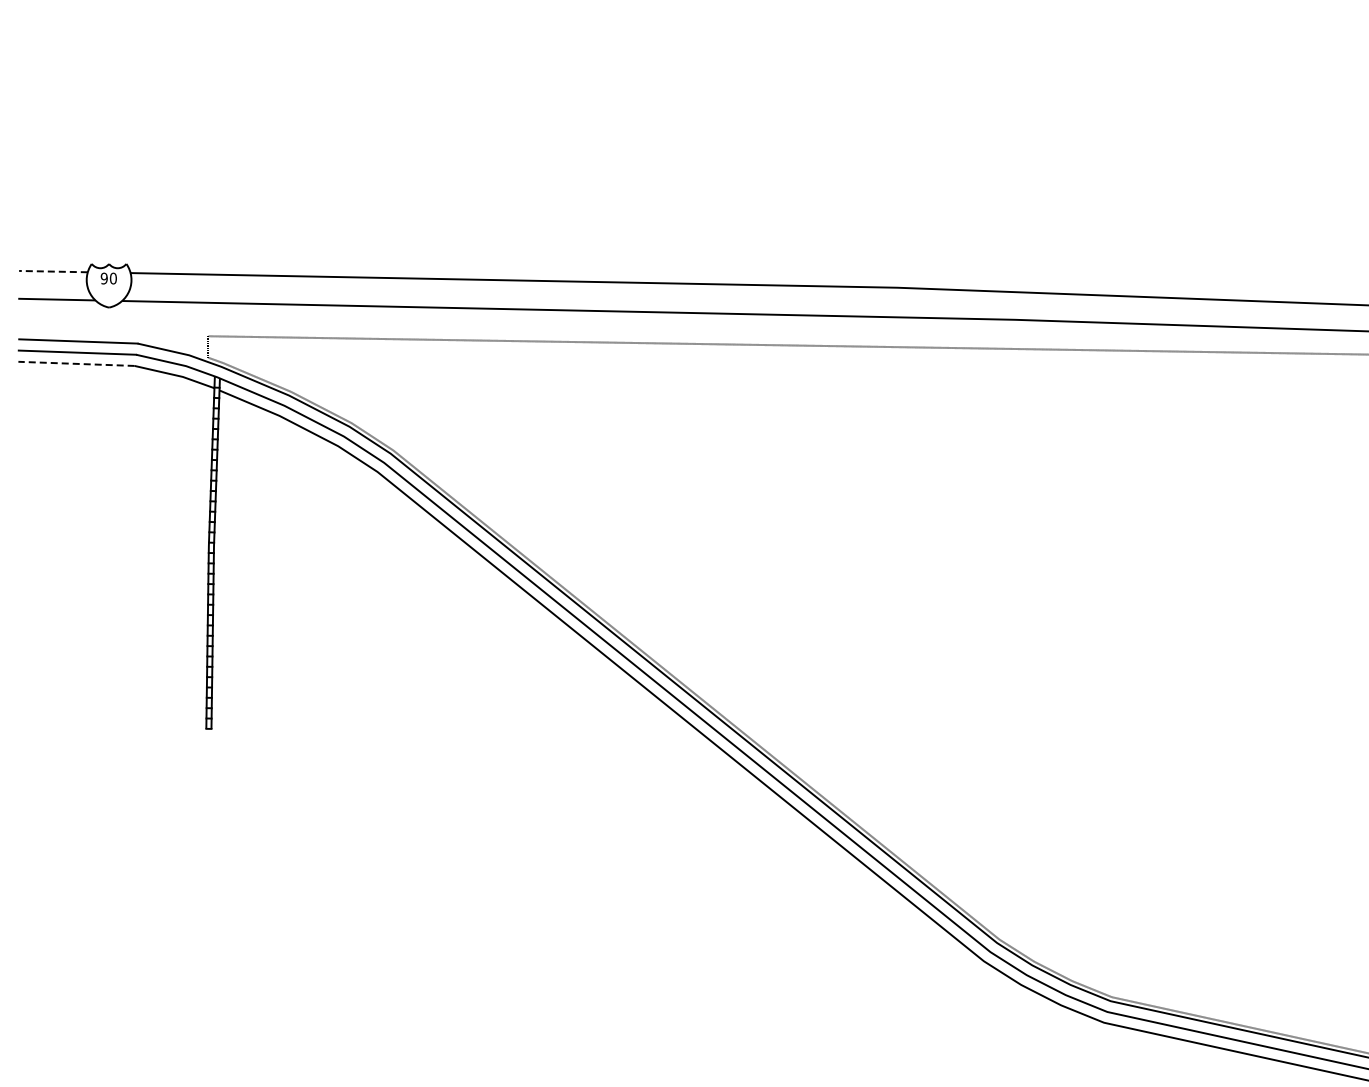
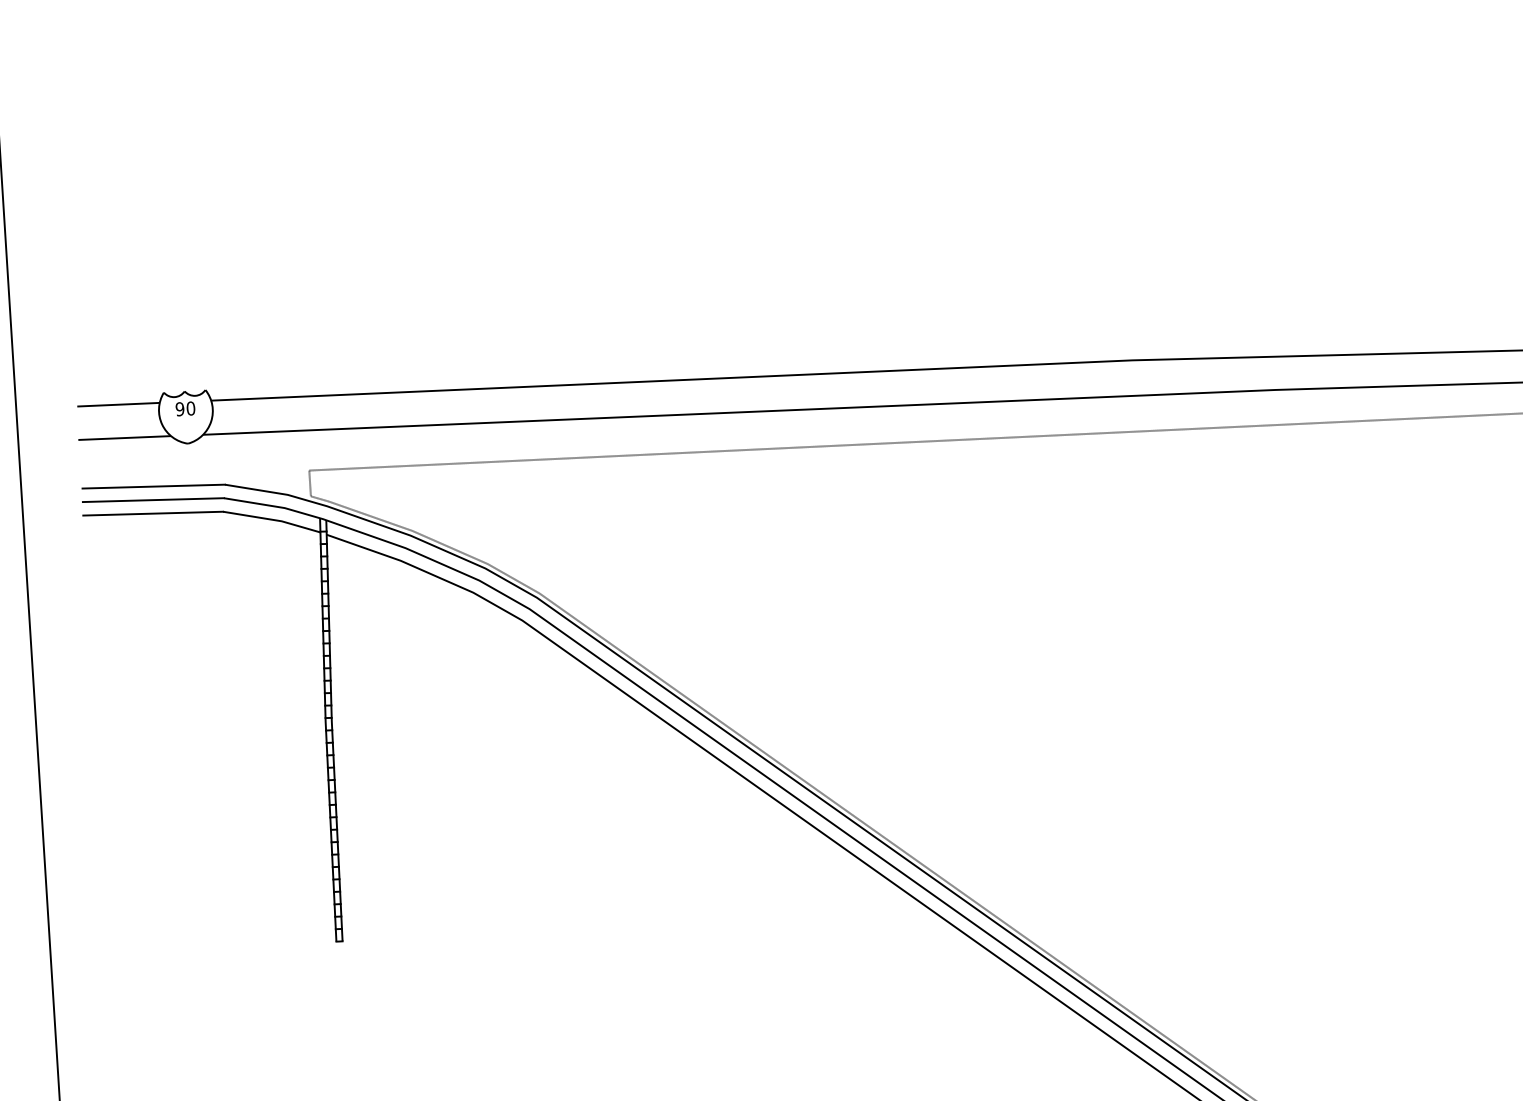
line: (52, 271) -> (117, 404), dashed -> solid
line: (76, 363) -> (153, 513), dashed -> solid

